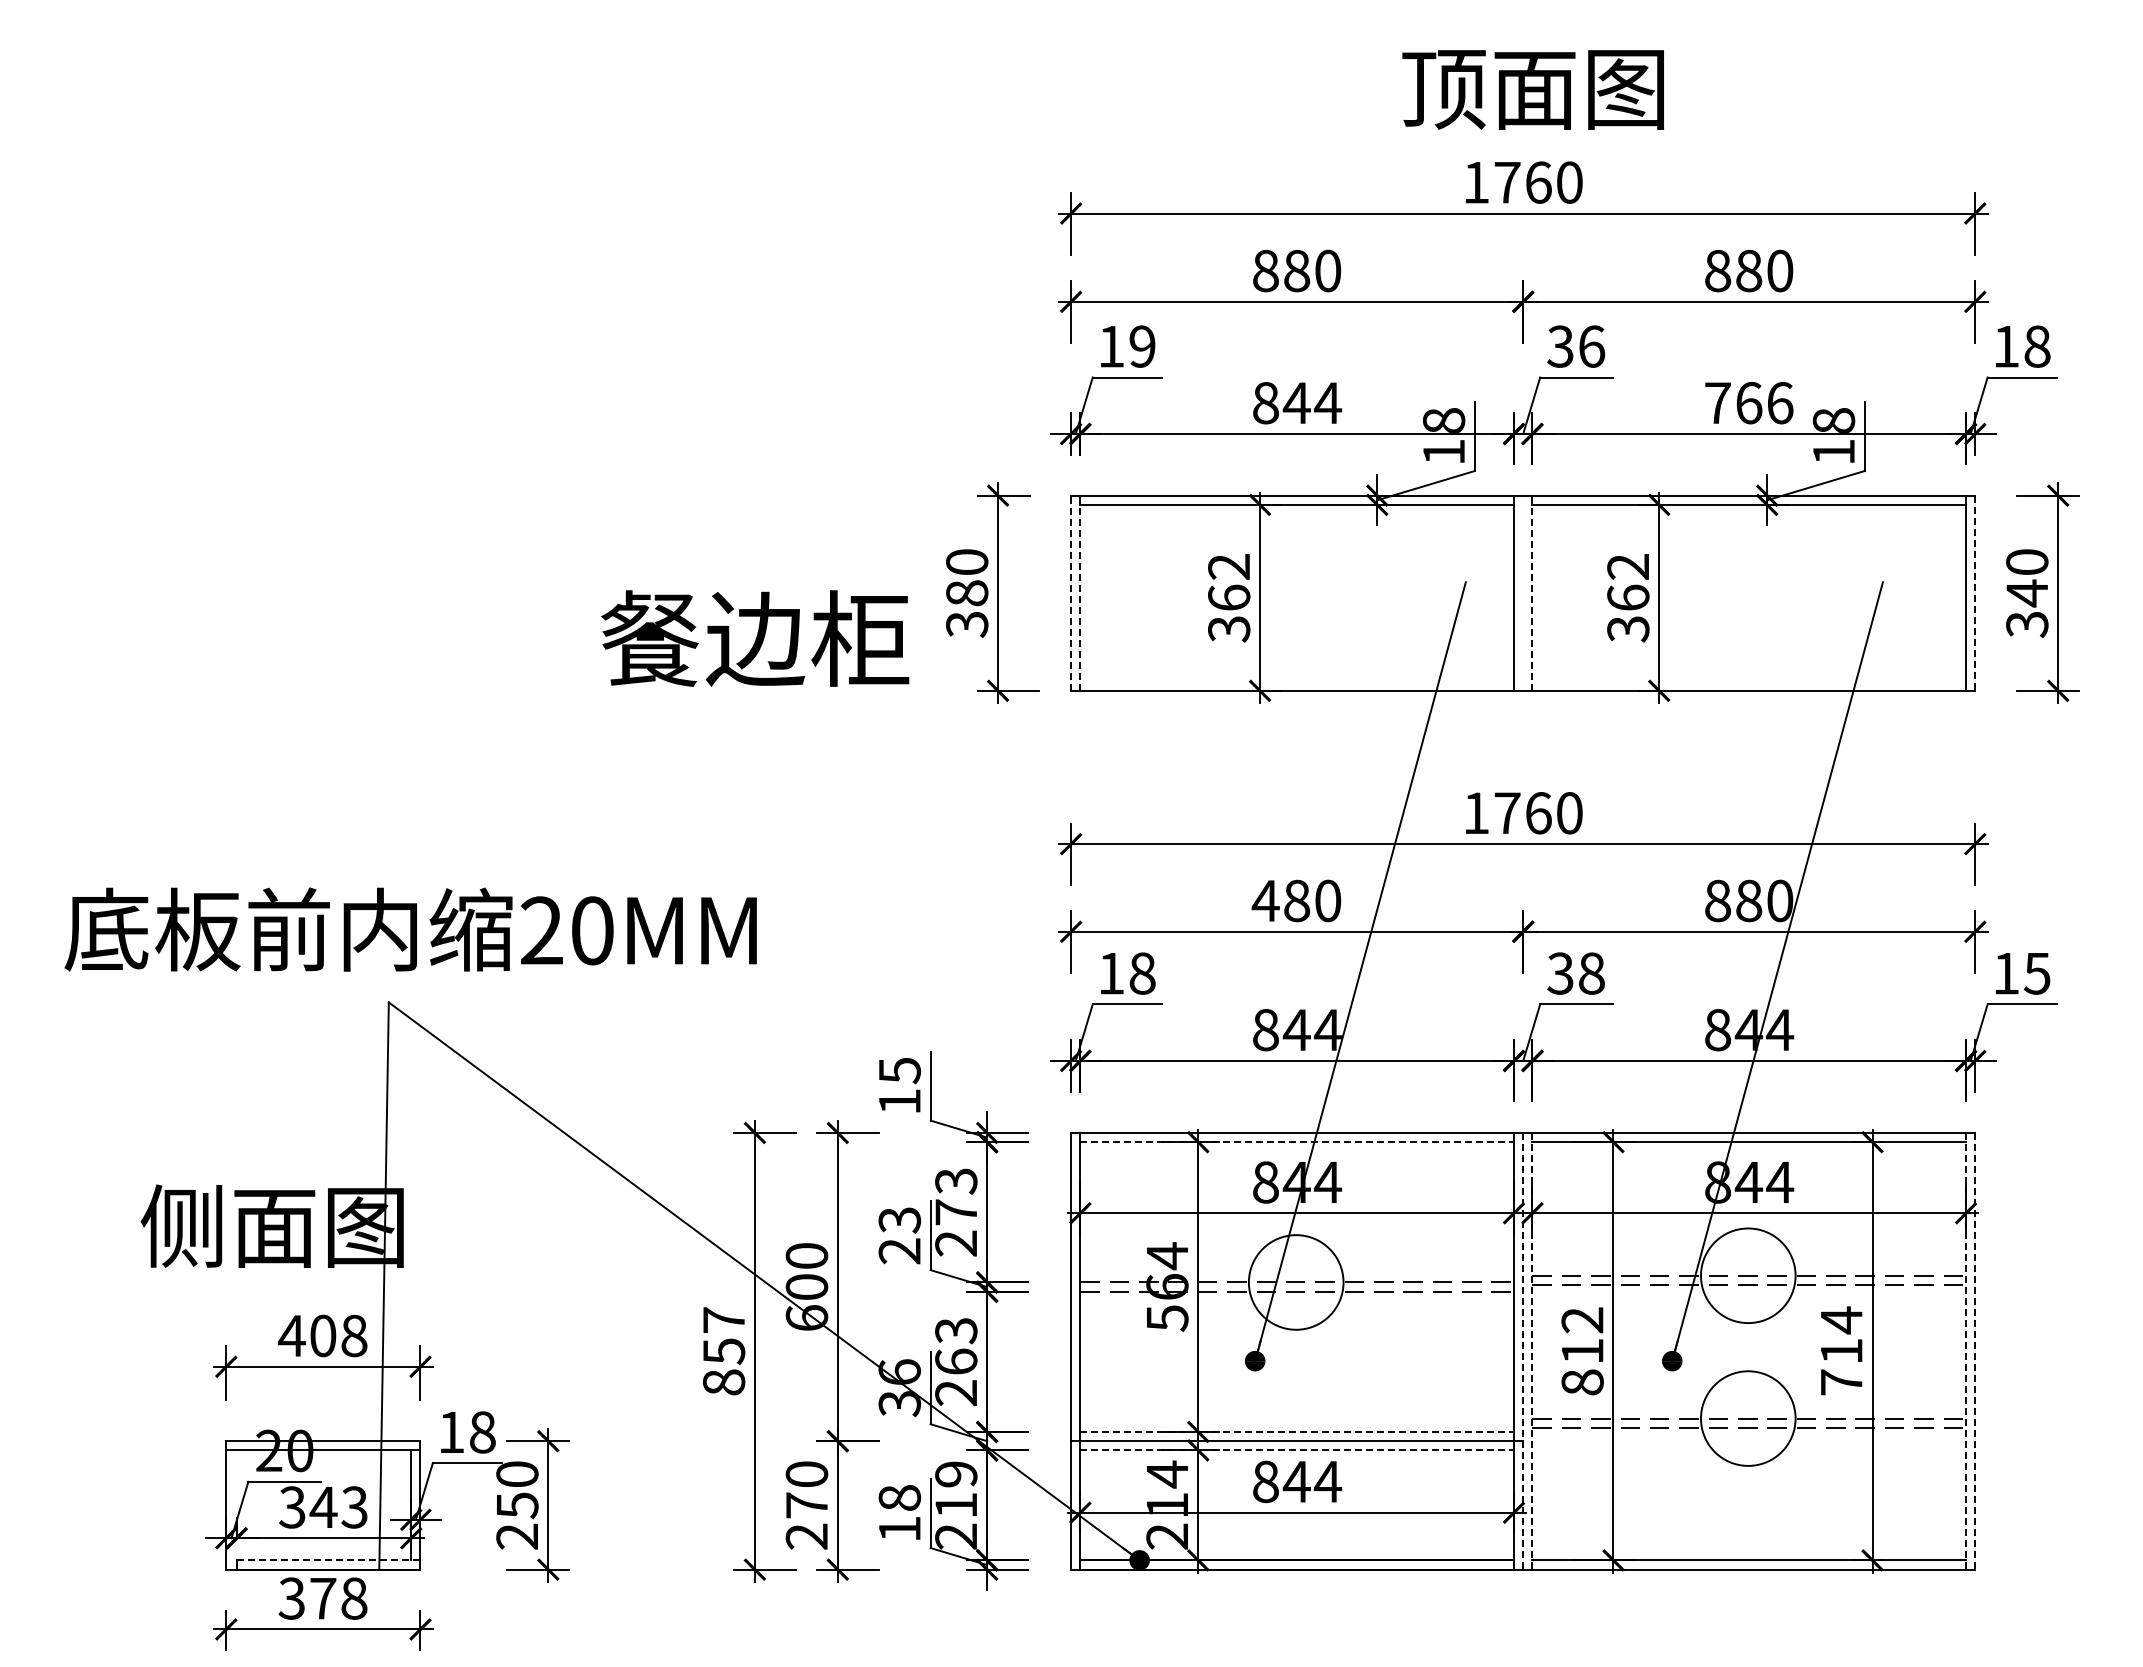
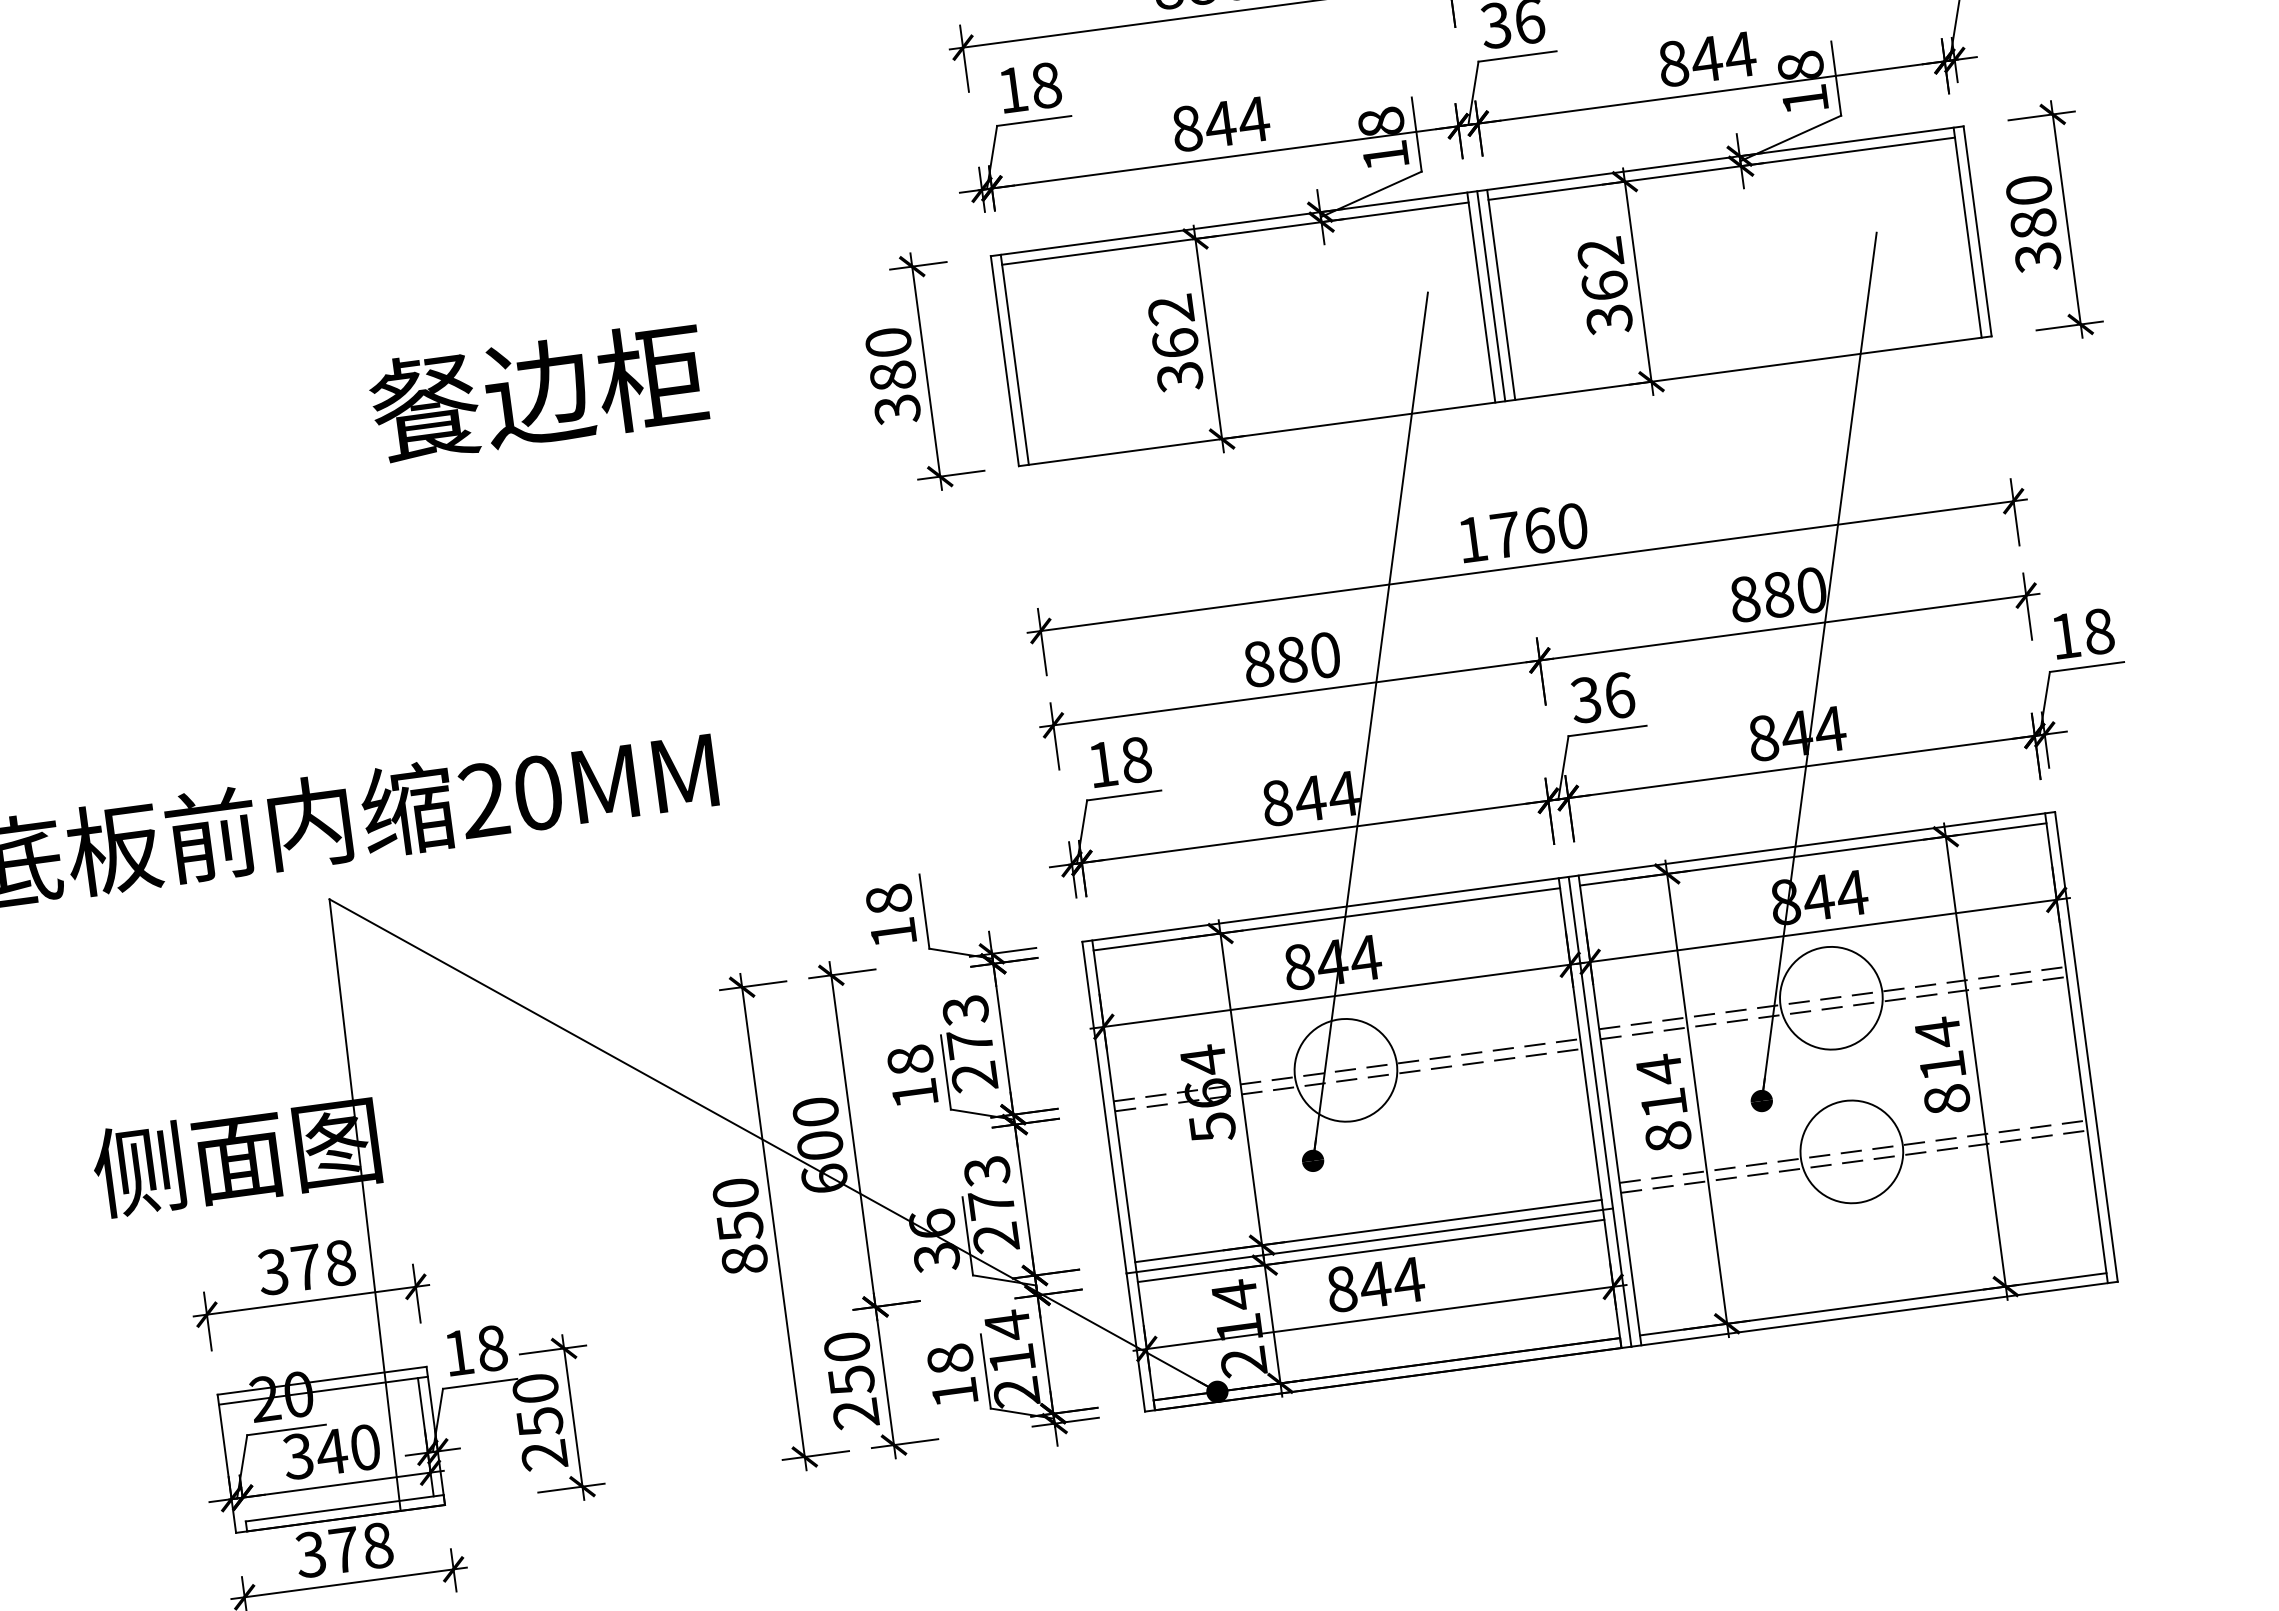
text: (1142, 346) -> (1046, 85), 19 -> 18
text: (1749, 403) -> (1707, 59), 766 -> 844
line: (1523, 592) -> (1491, 295), added
line: (1071, 593) -> (1005, 361), dashed -> solid
line: (1080, 593) -> (1014, 360), dashed -> solid
line: (1532, 593) -> (1501, 295), dashed -> solid
line: (1975, 593) -> (1977, 231), dashed -> solid
text: (2027, 593) -> (2033, 224), 340 -> 380
text: (755, 638) -> (538, 391), moved
text: (1265, 900) -> (1258, 663), 480 -> 880
text: (1592, 973) -> (1620, 695), 38 -> 36
text: (2036, 973) -> (2098, 631), 15 -> 18
text: (899, 1070) -> (888, 899), 15 -> 18
line: (1297, 1142) -> (1327, 919), dashed -> solid
text: (899, 1235) -> (912, 1076), 23 -> 18
text: (723, 1319) -> (735, 1192), 857 -> 850
text: (1582, 1320) -> (1659, 1070), 812 -> 814
text: (306, 1335) -> (288, 1269), 408 -> 378
line: (1523, 1351) -> (1600, 1111), dashed -> solid
line: (1532, 1351) -> (1610, 1110), dashed -> solid
line: (1966, 1351) -> (2076, 1048), dashed -> solid
line: (1975, 1351) -> (2086, 1047), dashed -> solid
text: (956, 1361) -> (991, 1204), 263 -> 273
text: (1841, 1382) -> (1946, 1099), 714 -> 814
line: (1297, 1431) -> (1368, 1230), dashed -> solid
line: (1297, 1450) -> (1371, 1250), dashed -> solid
text: (956, 1474) -> (1008, 1325), 219 -> 214
text: (807, 1505) -> (852, 1380), 270 -> 250
text: (354, 1507) -> (365, 1447), 343 -> 340
line: (328, 1560) -> (344, 1508), dashed -> solid

